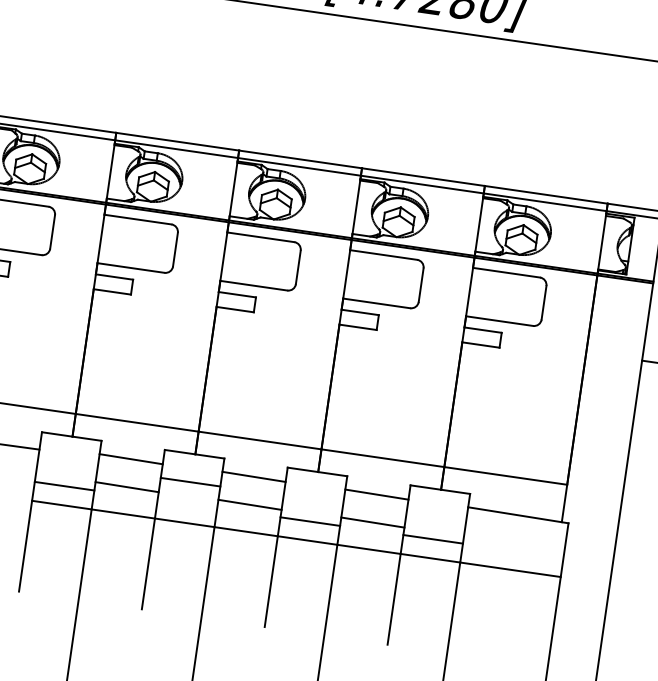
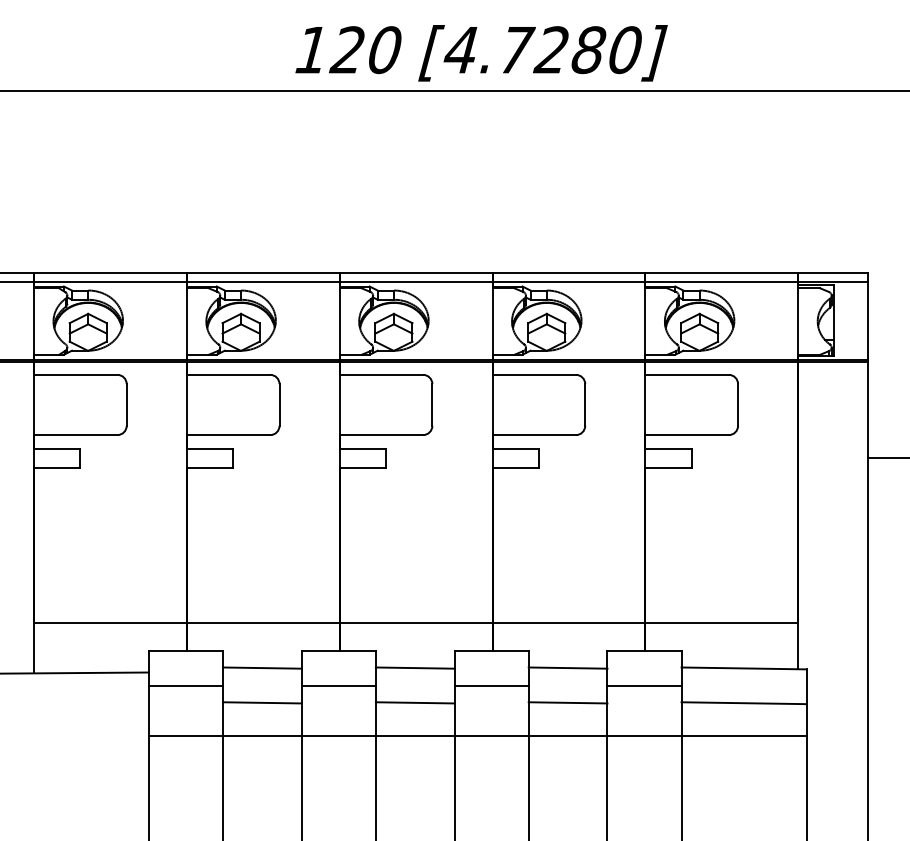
line: (64, 486) -> (185, 685), moved
line: (310, 521) -> (491, 685), moved
line: (433, 539) -> (644, 685), moved
line: (513, 543) -> (743, 703), added

